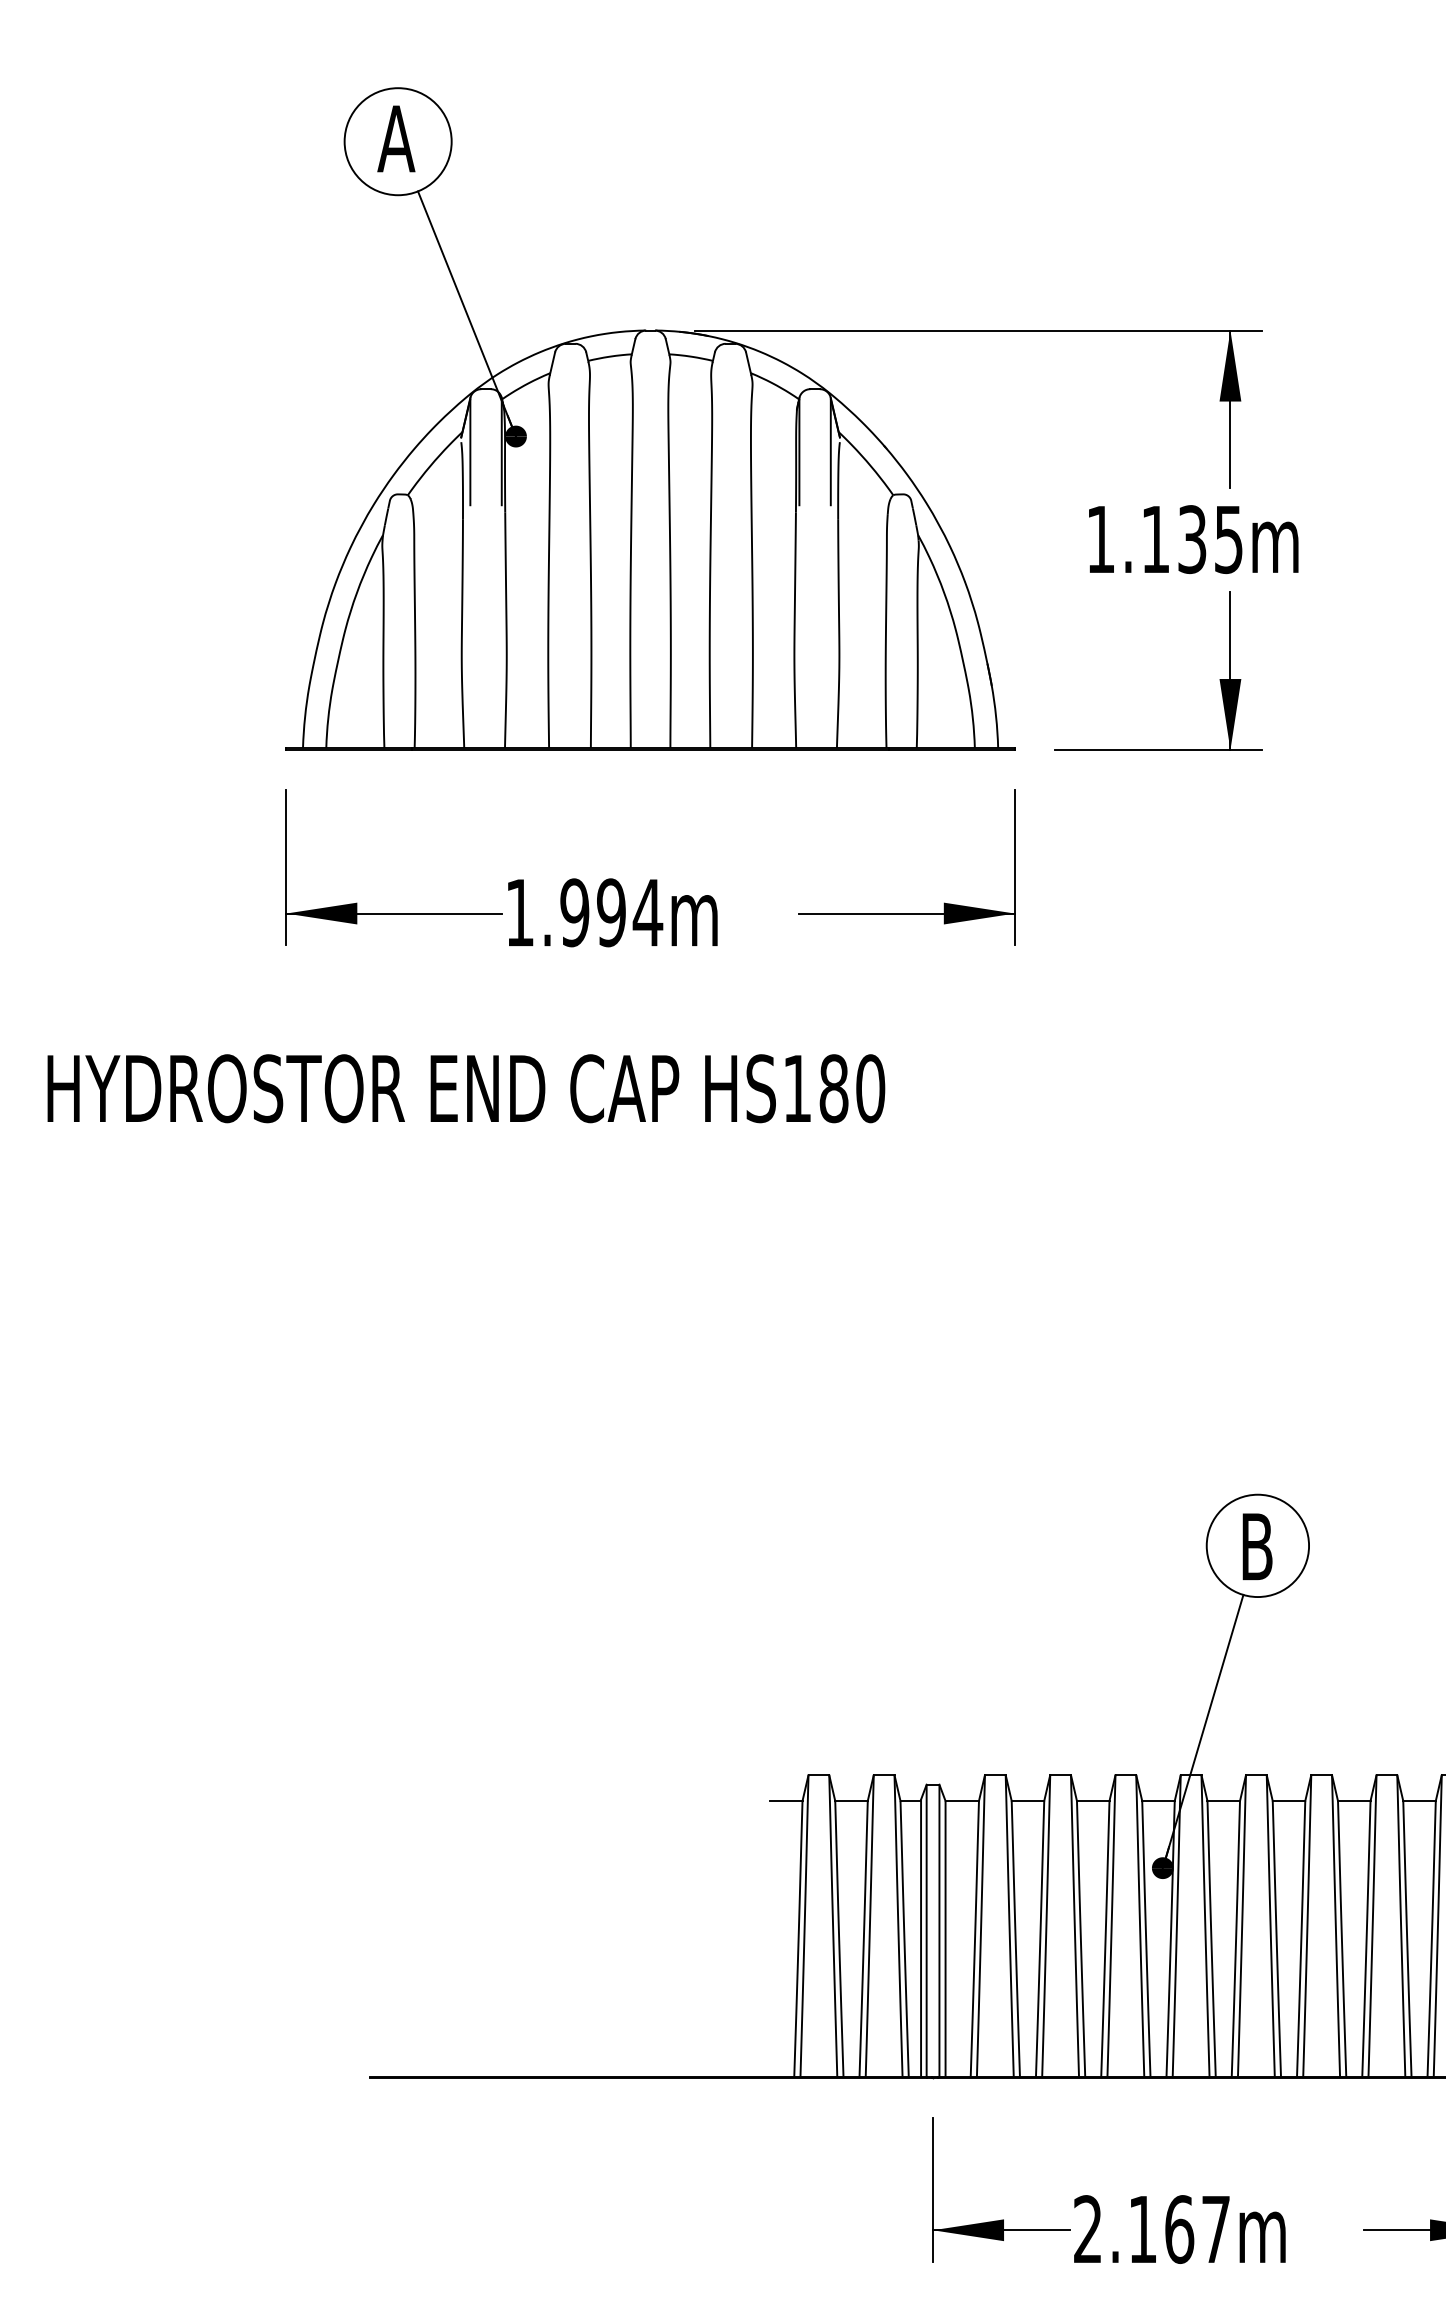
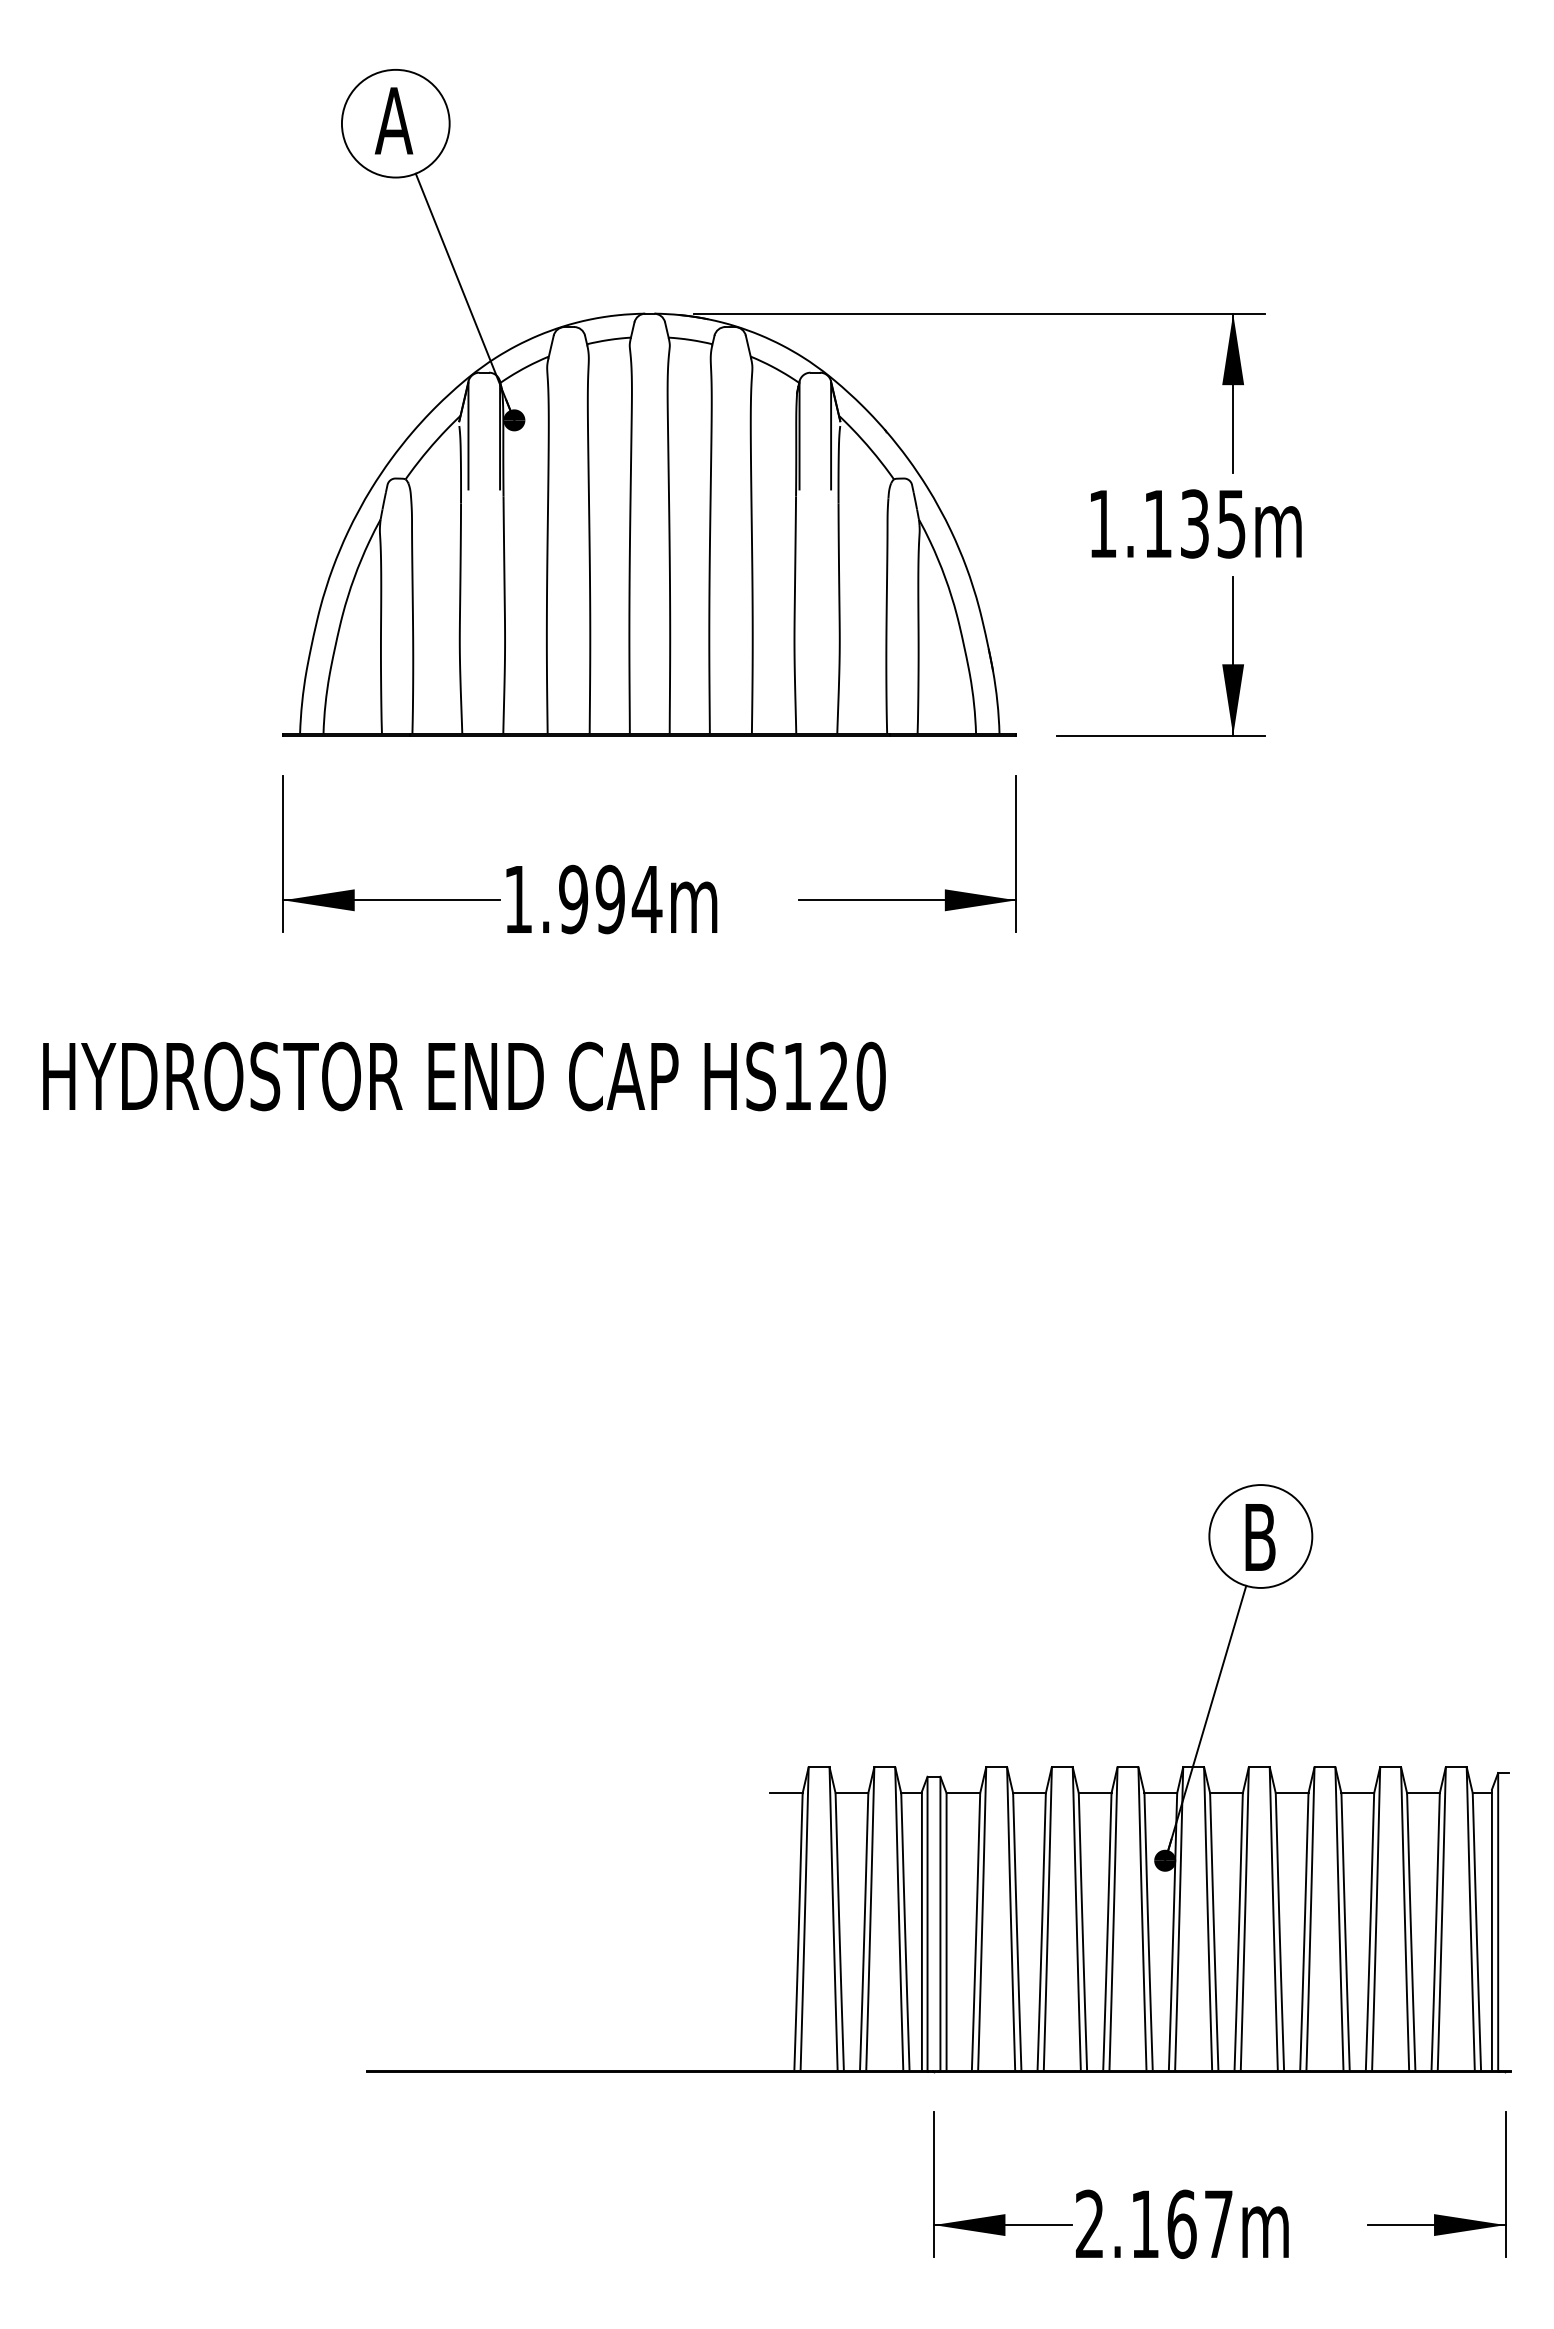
text: (834, 1088) -> (834, 1076), HS180 -> HS120

